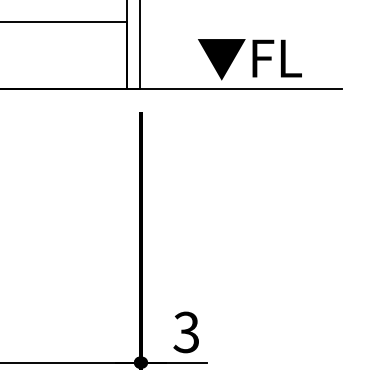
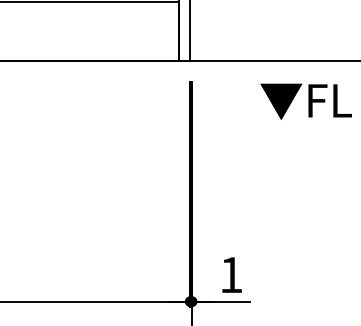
text: (249, 59) -> (305, 101), moved
text: (185, 331) -> (230, 274), 3 -> 1

